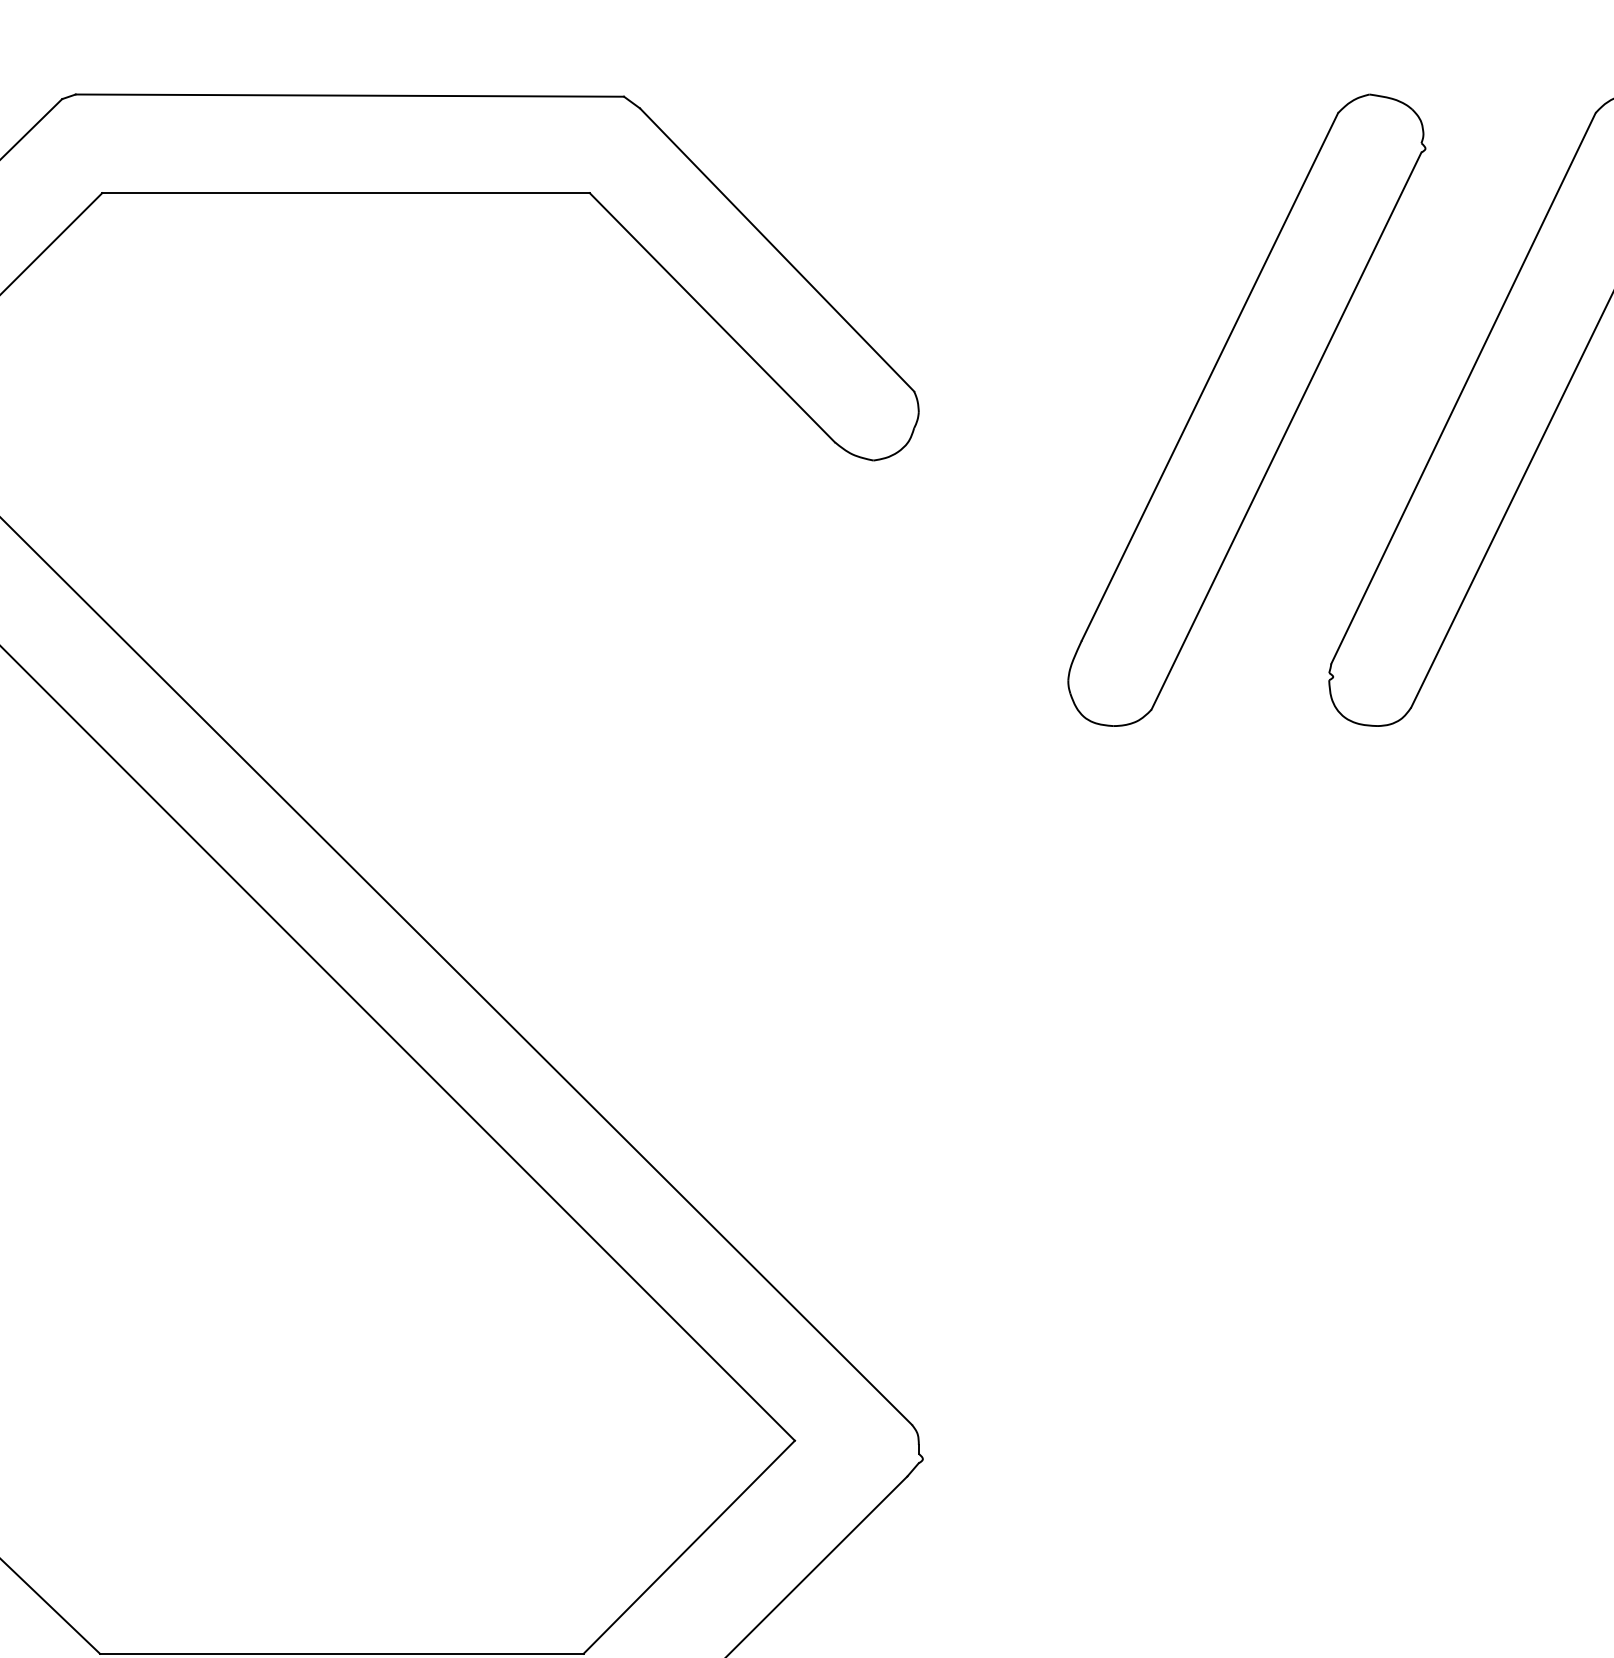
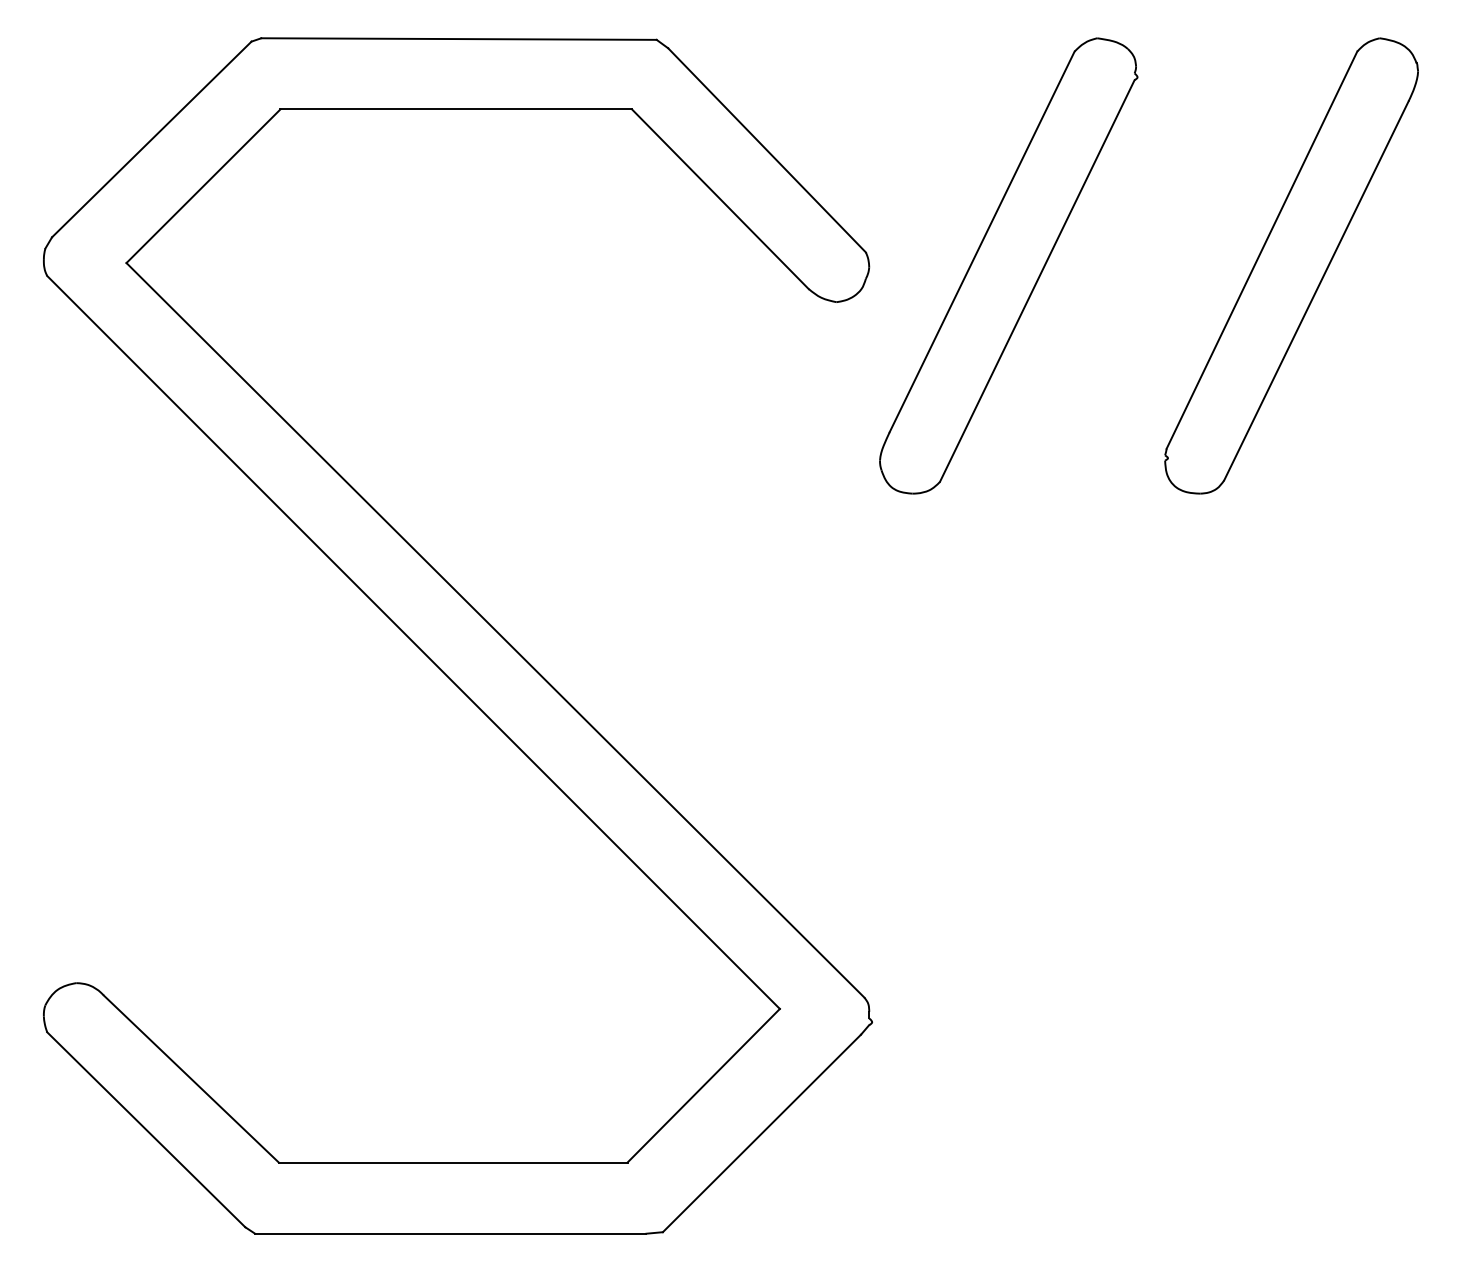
part: (1246, 409) -> (1008, 265), moved

